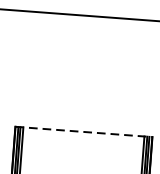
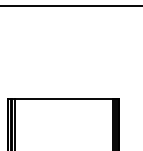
line: (84, 132) -> (64, 99), dashed -> solid

